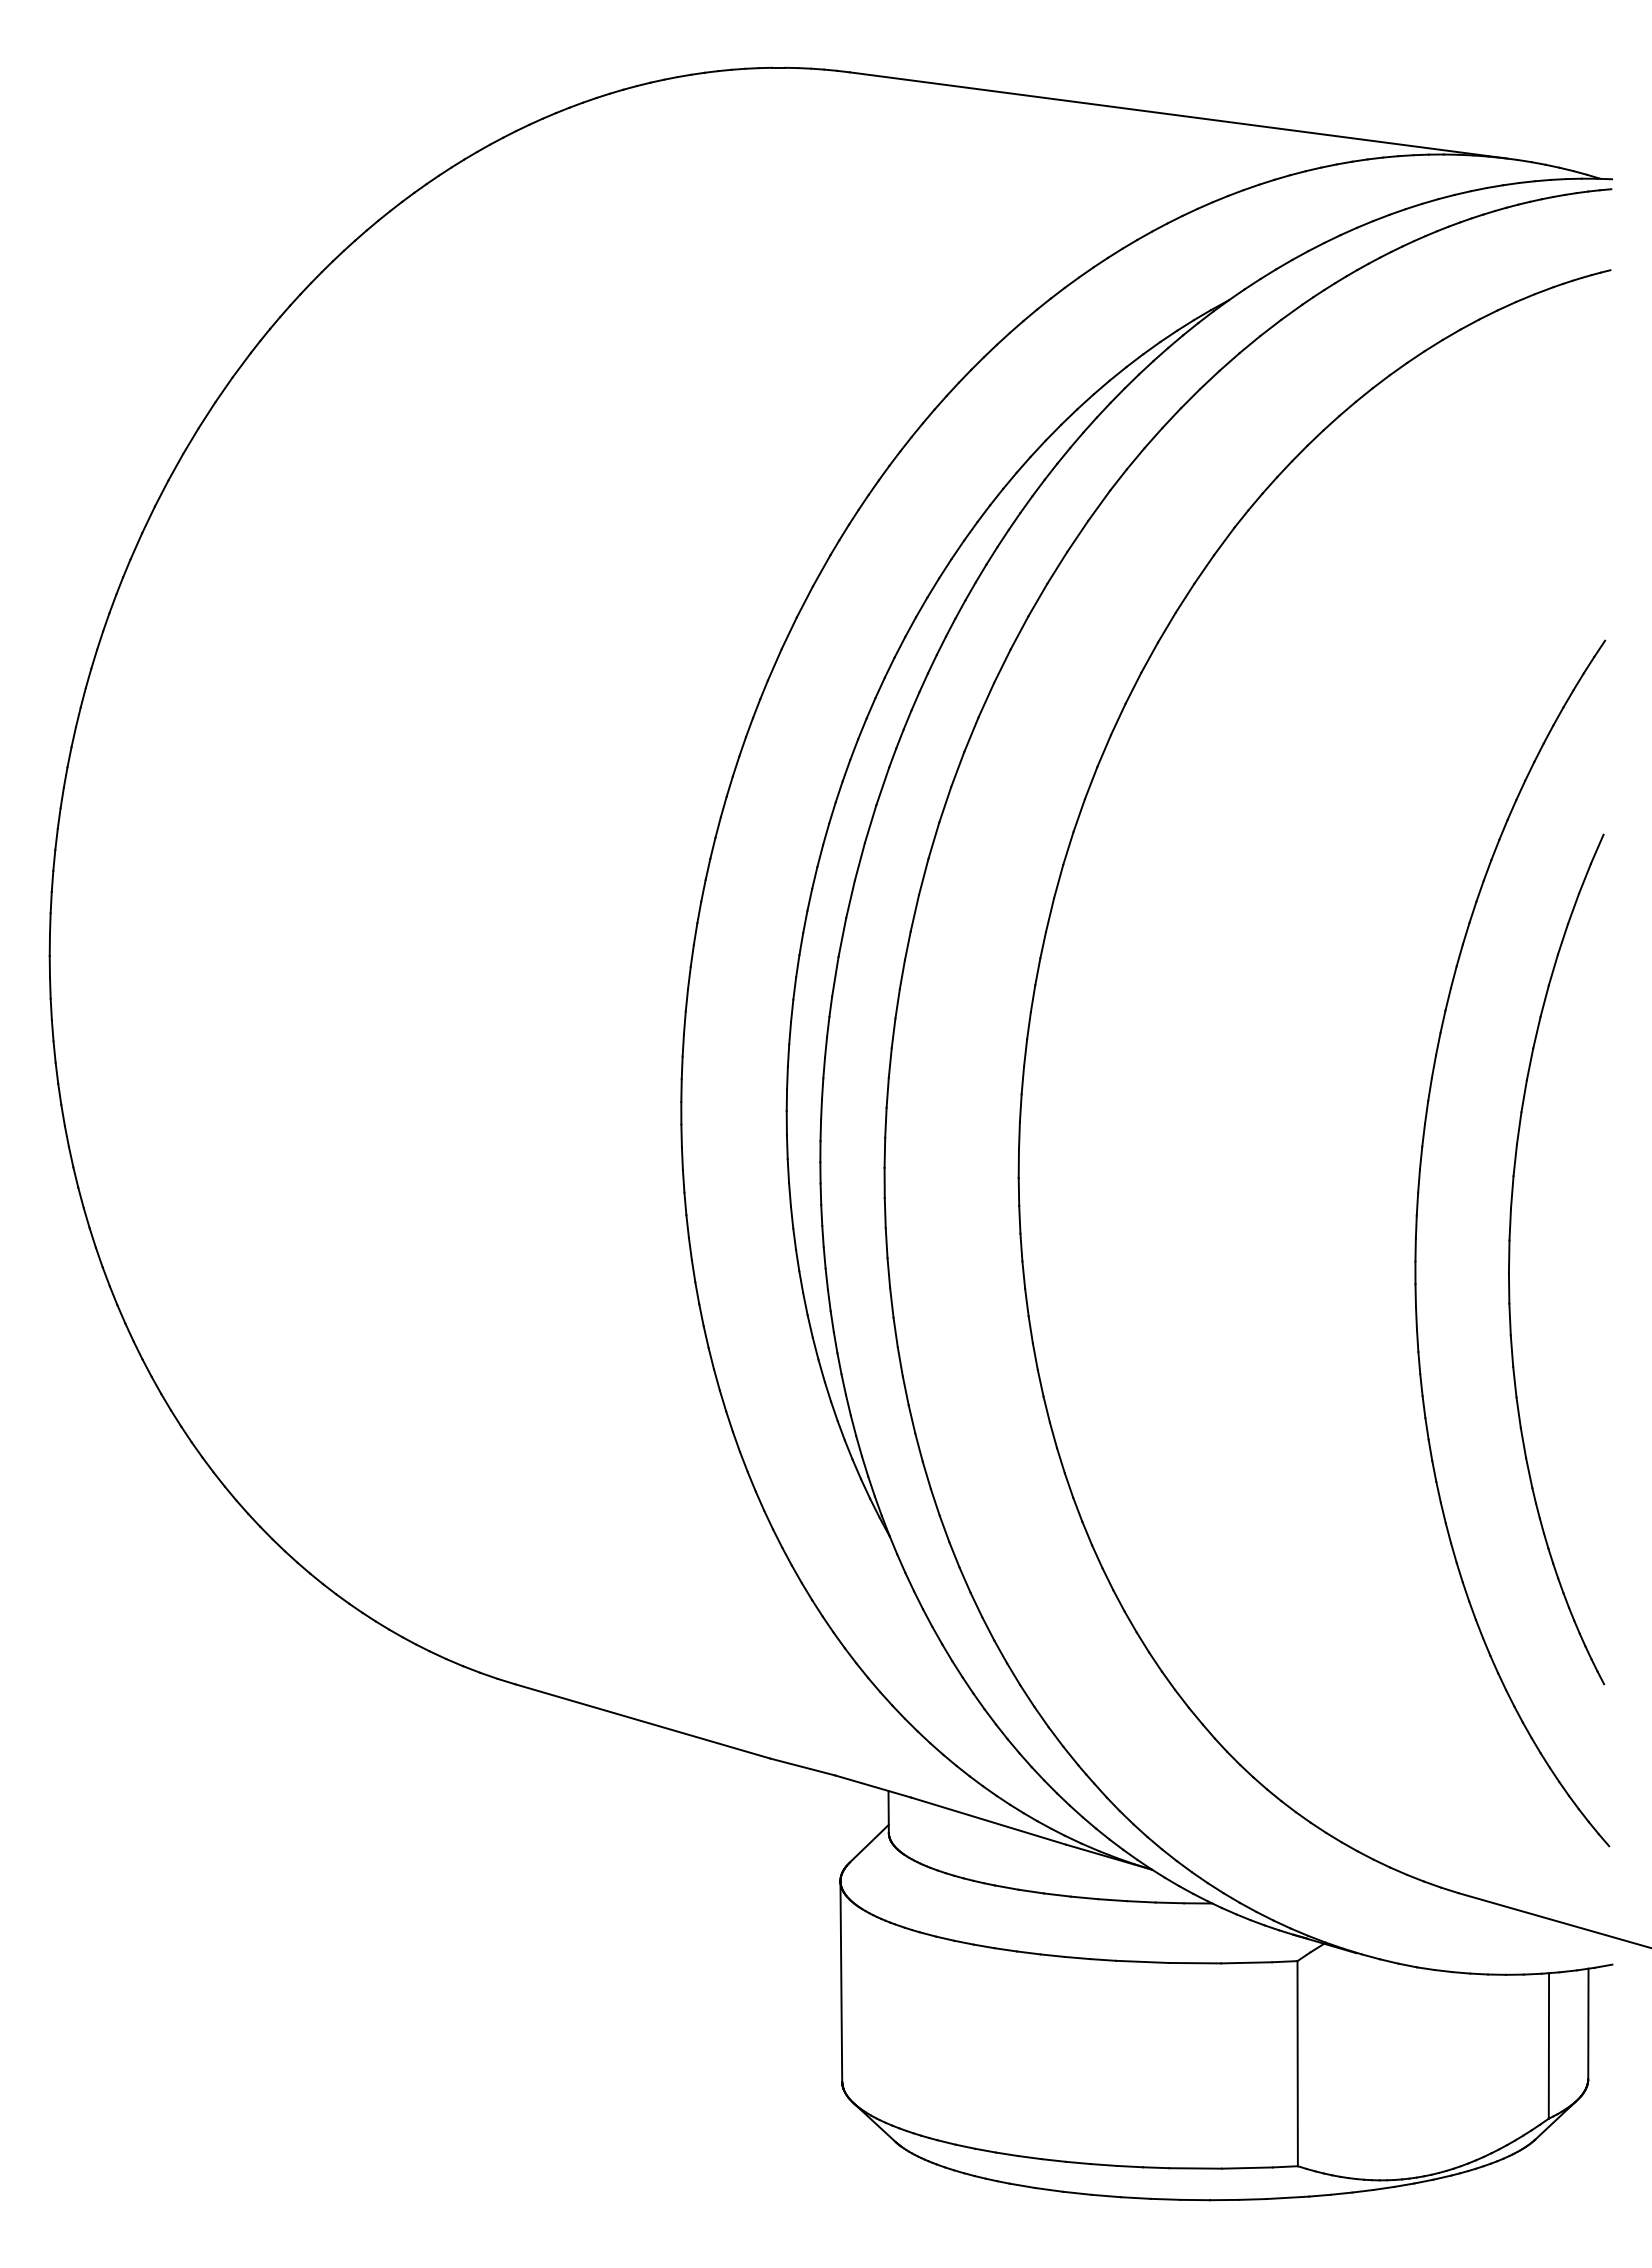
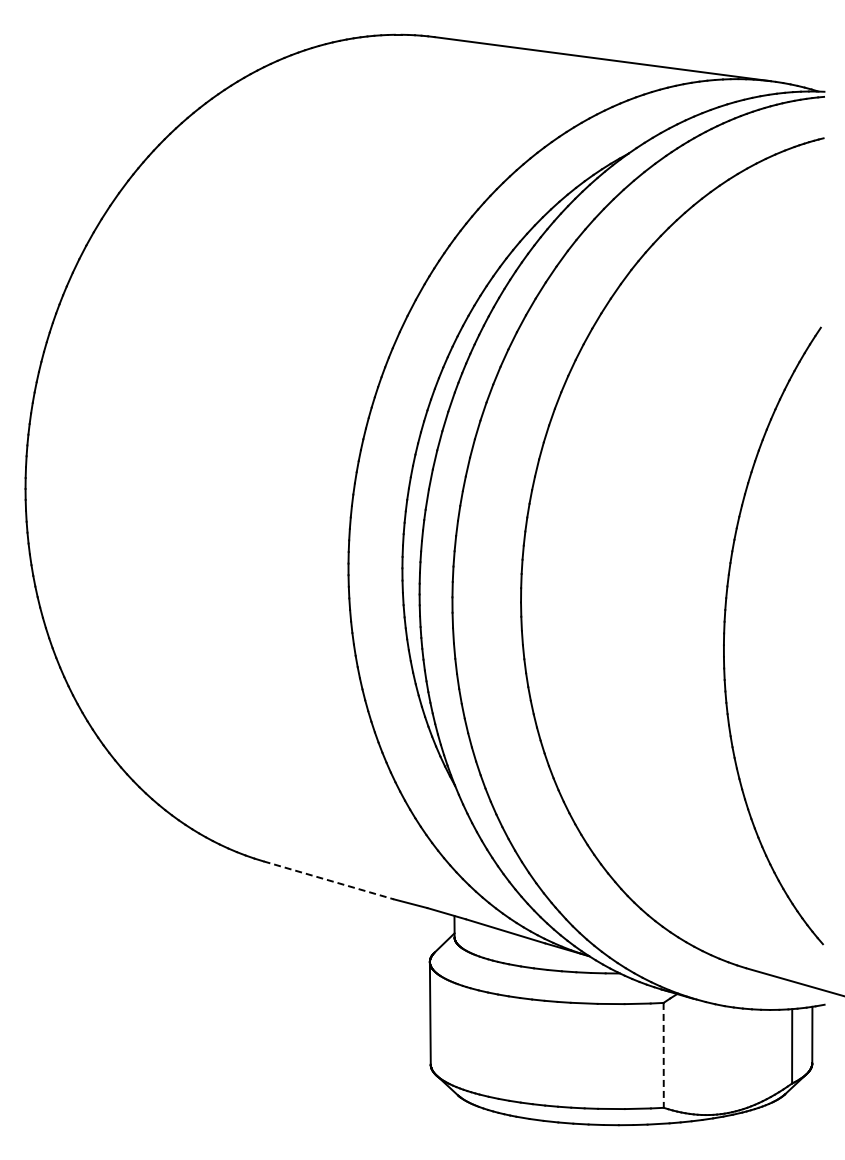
part: (1510, 1260) -> (772, 644), removed
line: (642, 1721) -> (328, 880), solid -> dashed
line: (1297, 2063) -> (663, 1055), solid -> dashed

